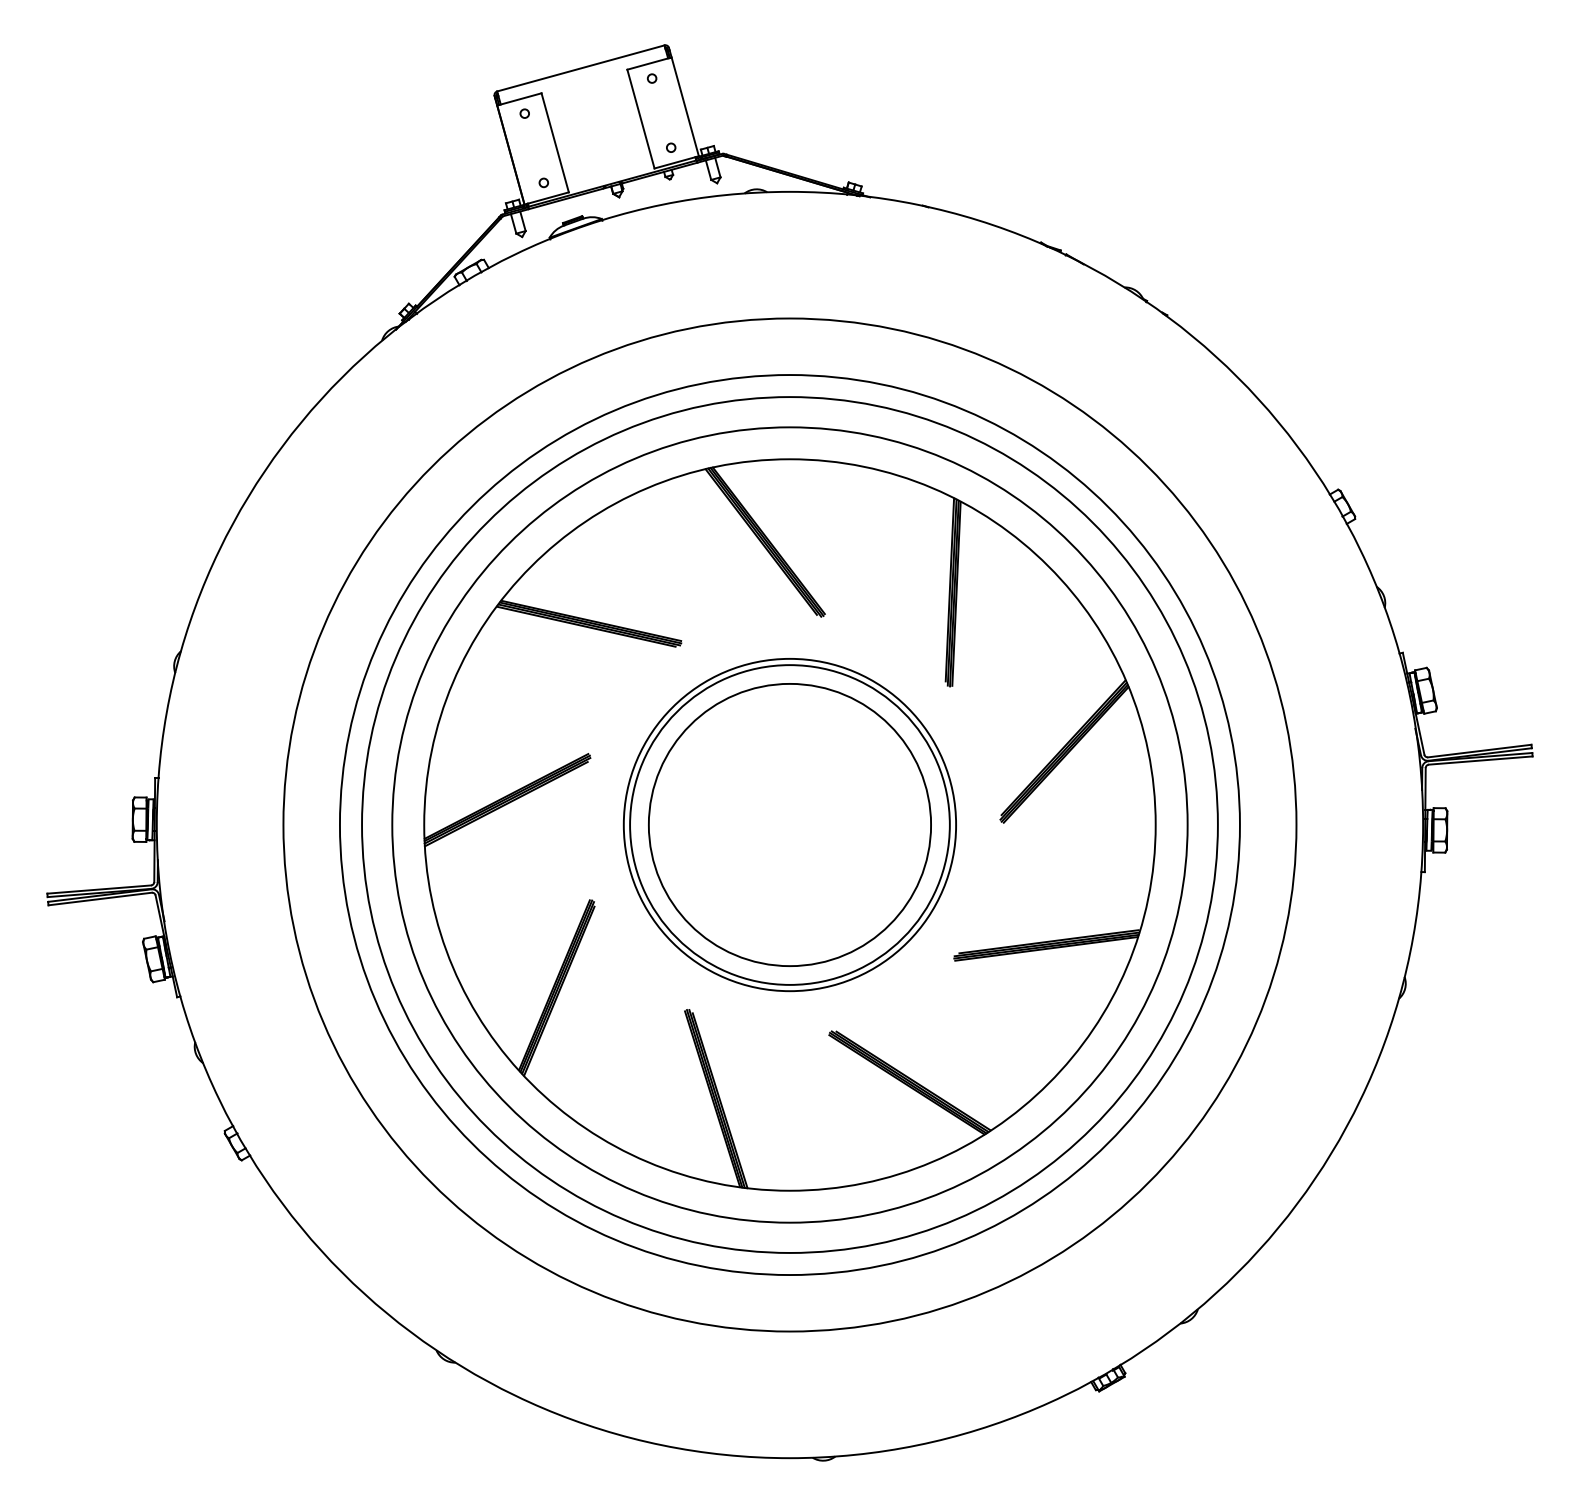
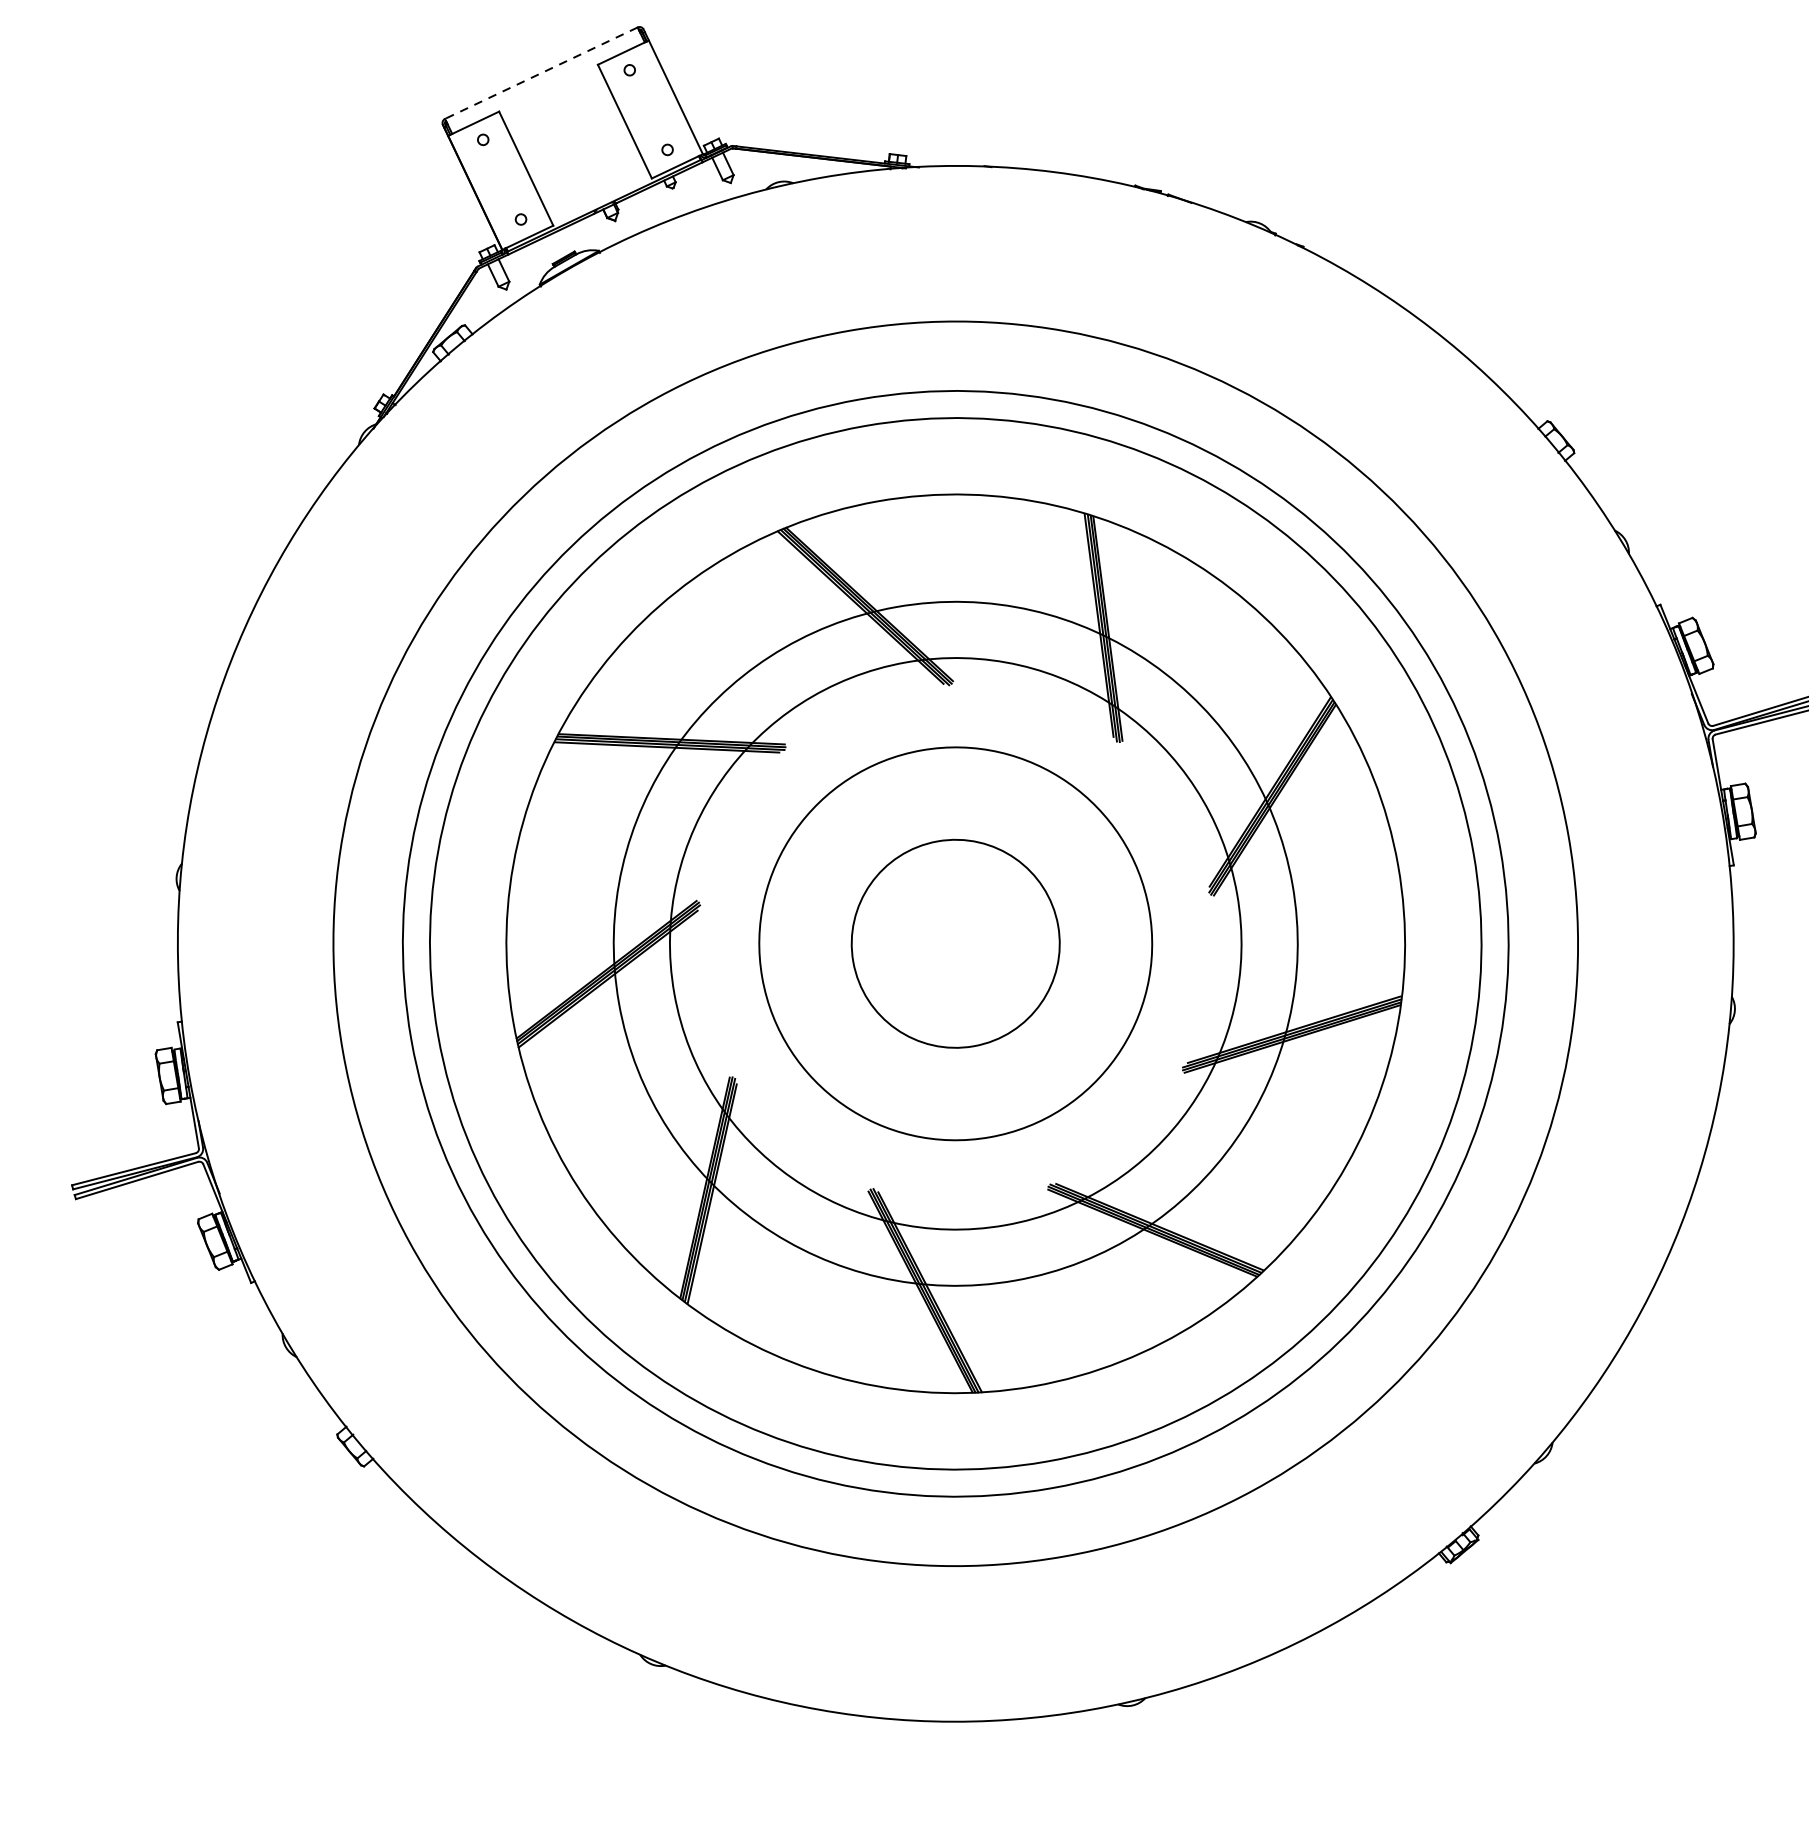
line: (580, 68) -> (540, 73), solid -> dashed
circle: (789, 824) -> (955, 943), size x0.6
circle: (789, 824) -> (955, 943), size x0.7
circle: (789, 824) -> (955, 943), size x1.4

